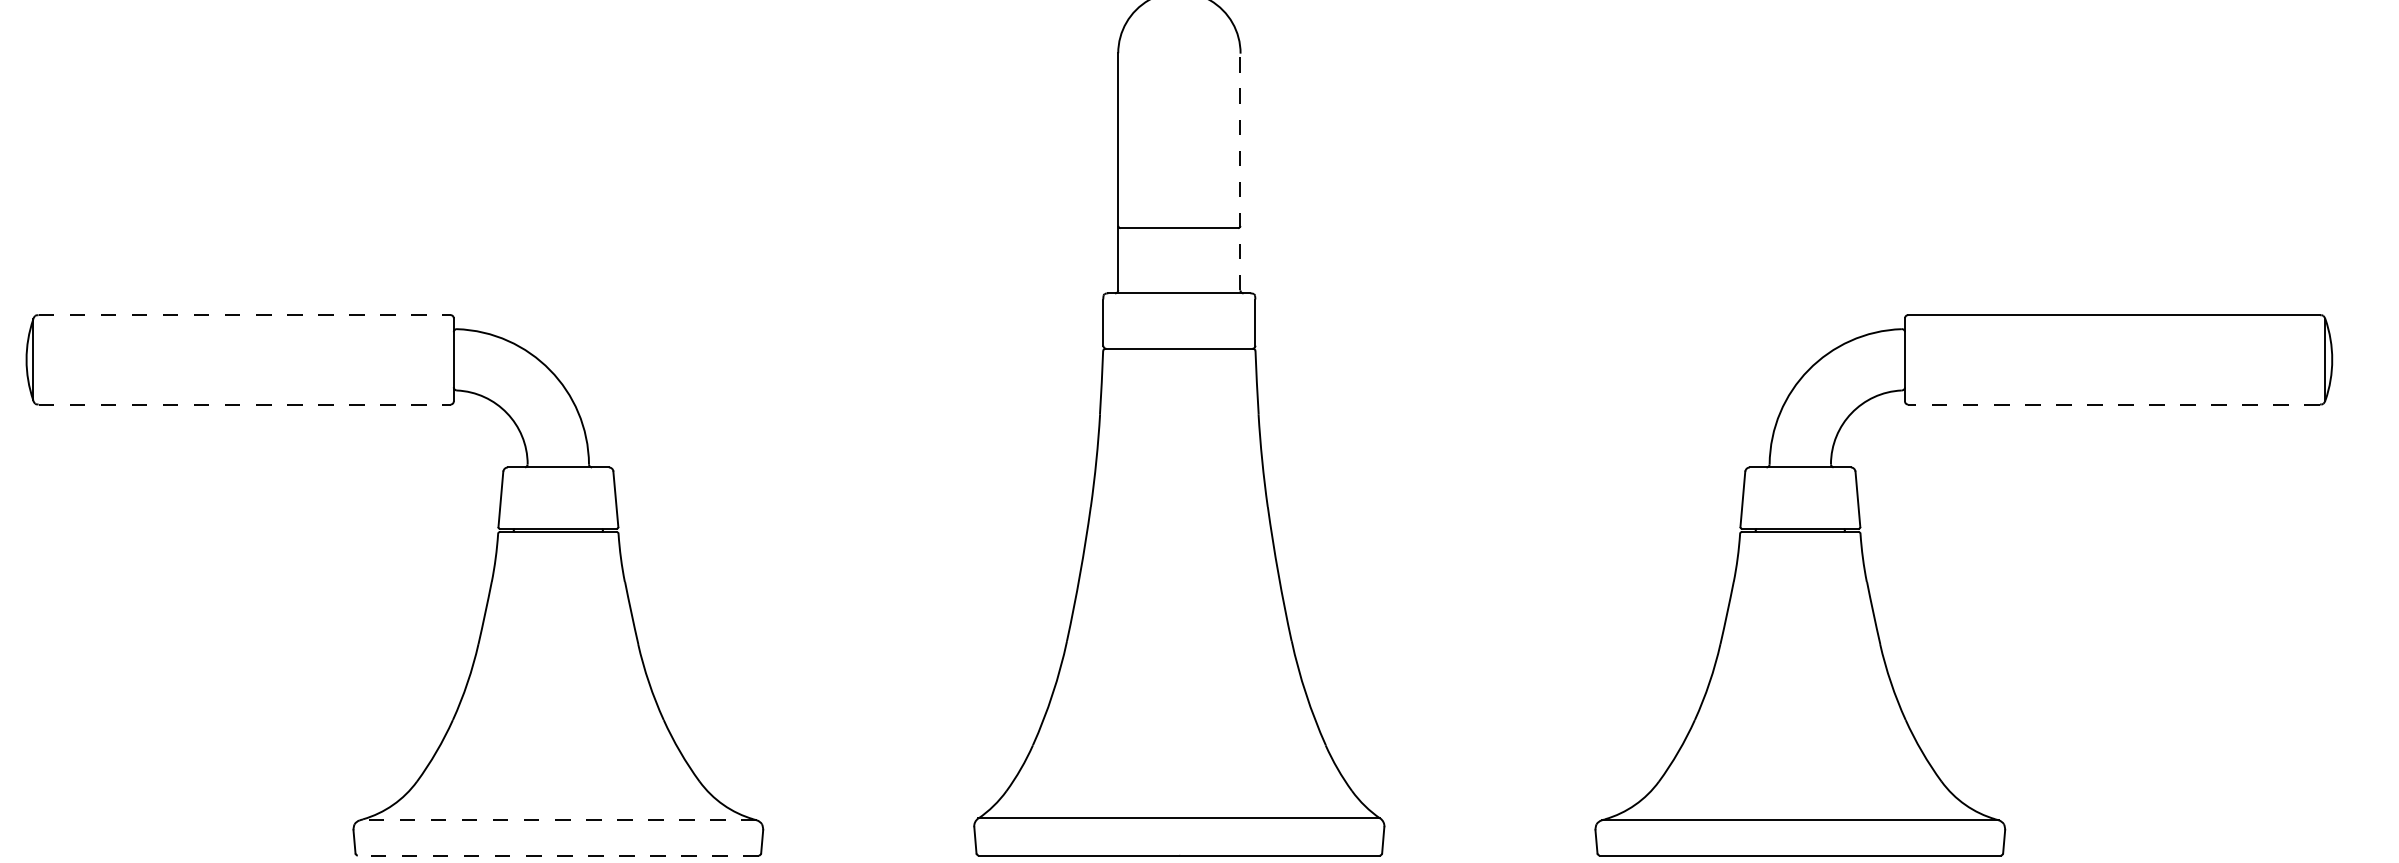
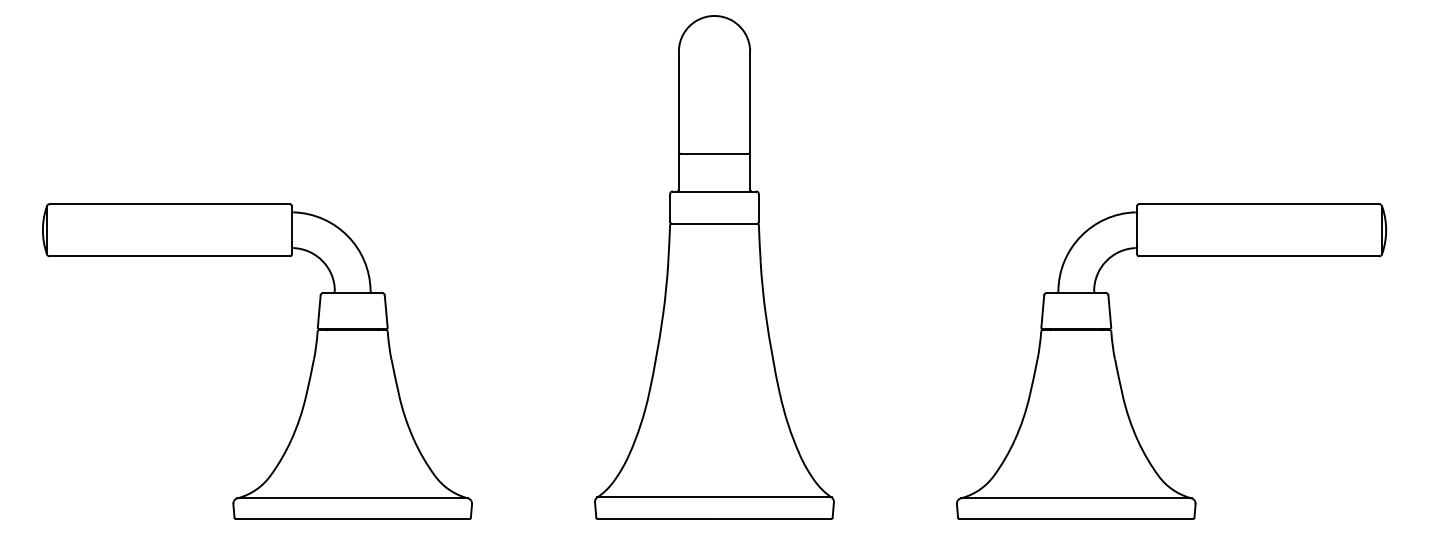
line: (1241, 171) -> (750, 120), dashed -> solid
line: (245, 315) -> (170, 204), dashed -> solid
line: (245, 404) -> (170, 256), dashed -> solid
line: (2114, 404) -> (1259, 256), dashed -> solid
line: (557, 820) -> (352, 498), dashed -> solid
line: (557, 856) -> (352, 519), dashed -> solid

